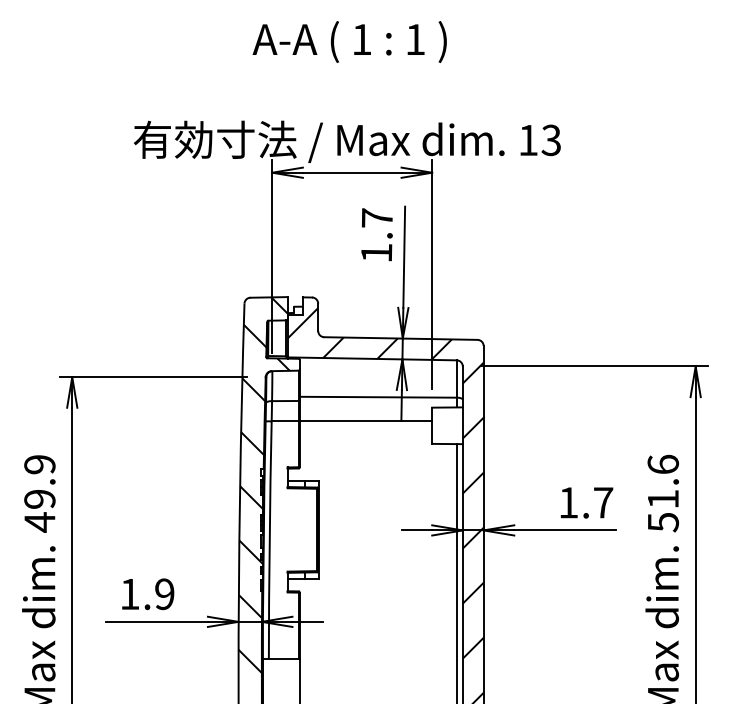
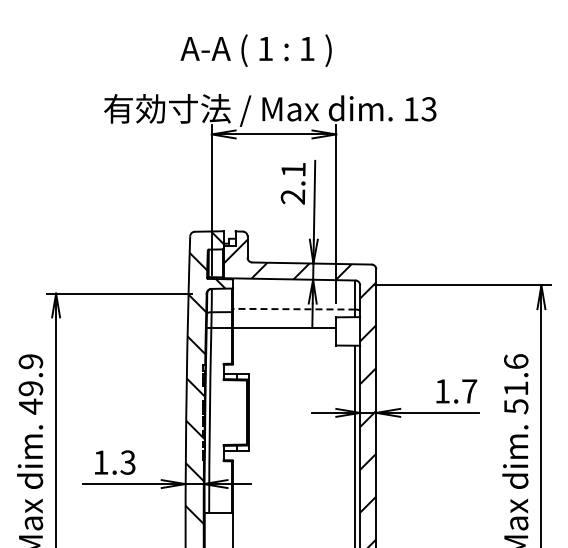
text: (348, 41) -> (255, 50), moved
text: (375, 235) -> (292, 183), 1.7 -> 2.1
line: (377, 397) -> (293, 309), solid -> dashed
text: (163, 594) -> (127, 462), 1.9 -> 1.3

